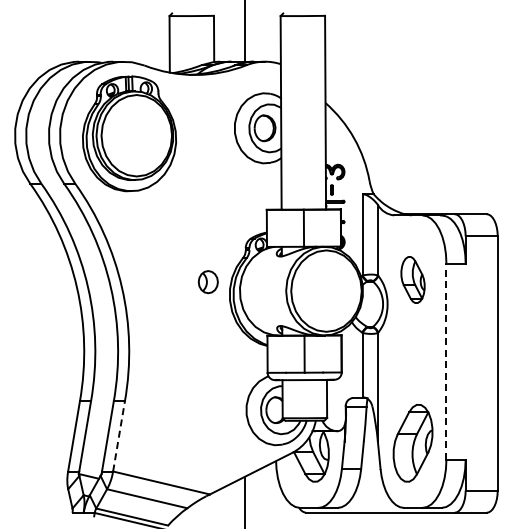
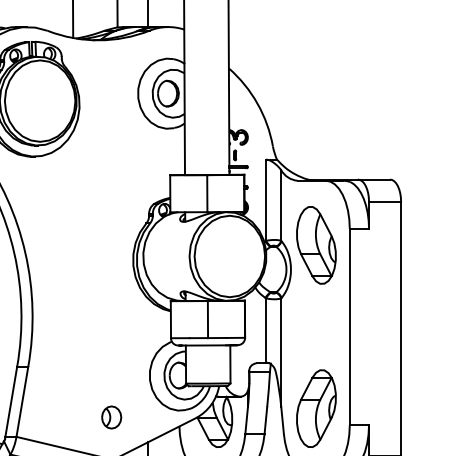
part: (412, 279) -> (315, 244), size x1.67
part: (207, 282) -> (110, 417), moved
line: (446, 361) -> (349, 326), dashed -> solid
line: (119, 436) -> (22, 401), dashed -> solid

